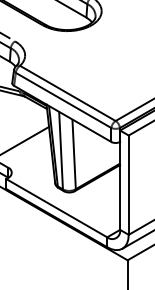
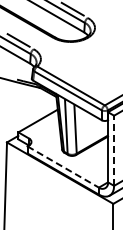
line: (129, 184) -> (114, 150), solid -> dashed
line: (57, 208) -> (63, 167), solid -> dashed

